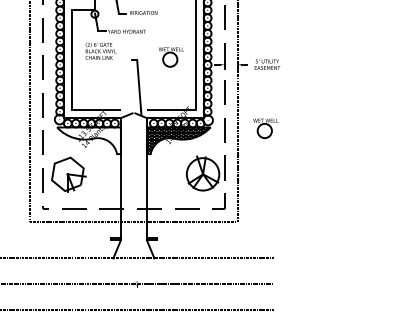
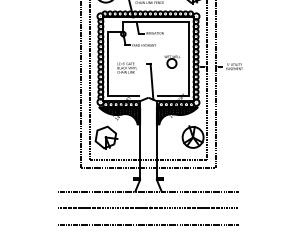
text: (99, 50) -> (126, 67), moved
part: (265, 127) -> (233, 107), removed
hatch: (88, 140) -> (119, 115), added

